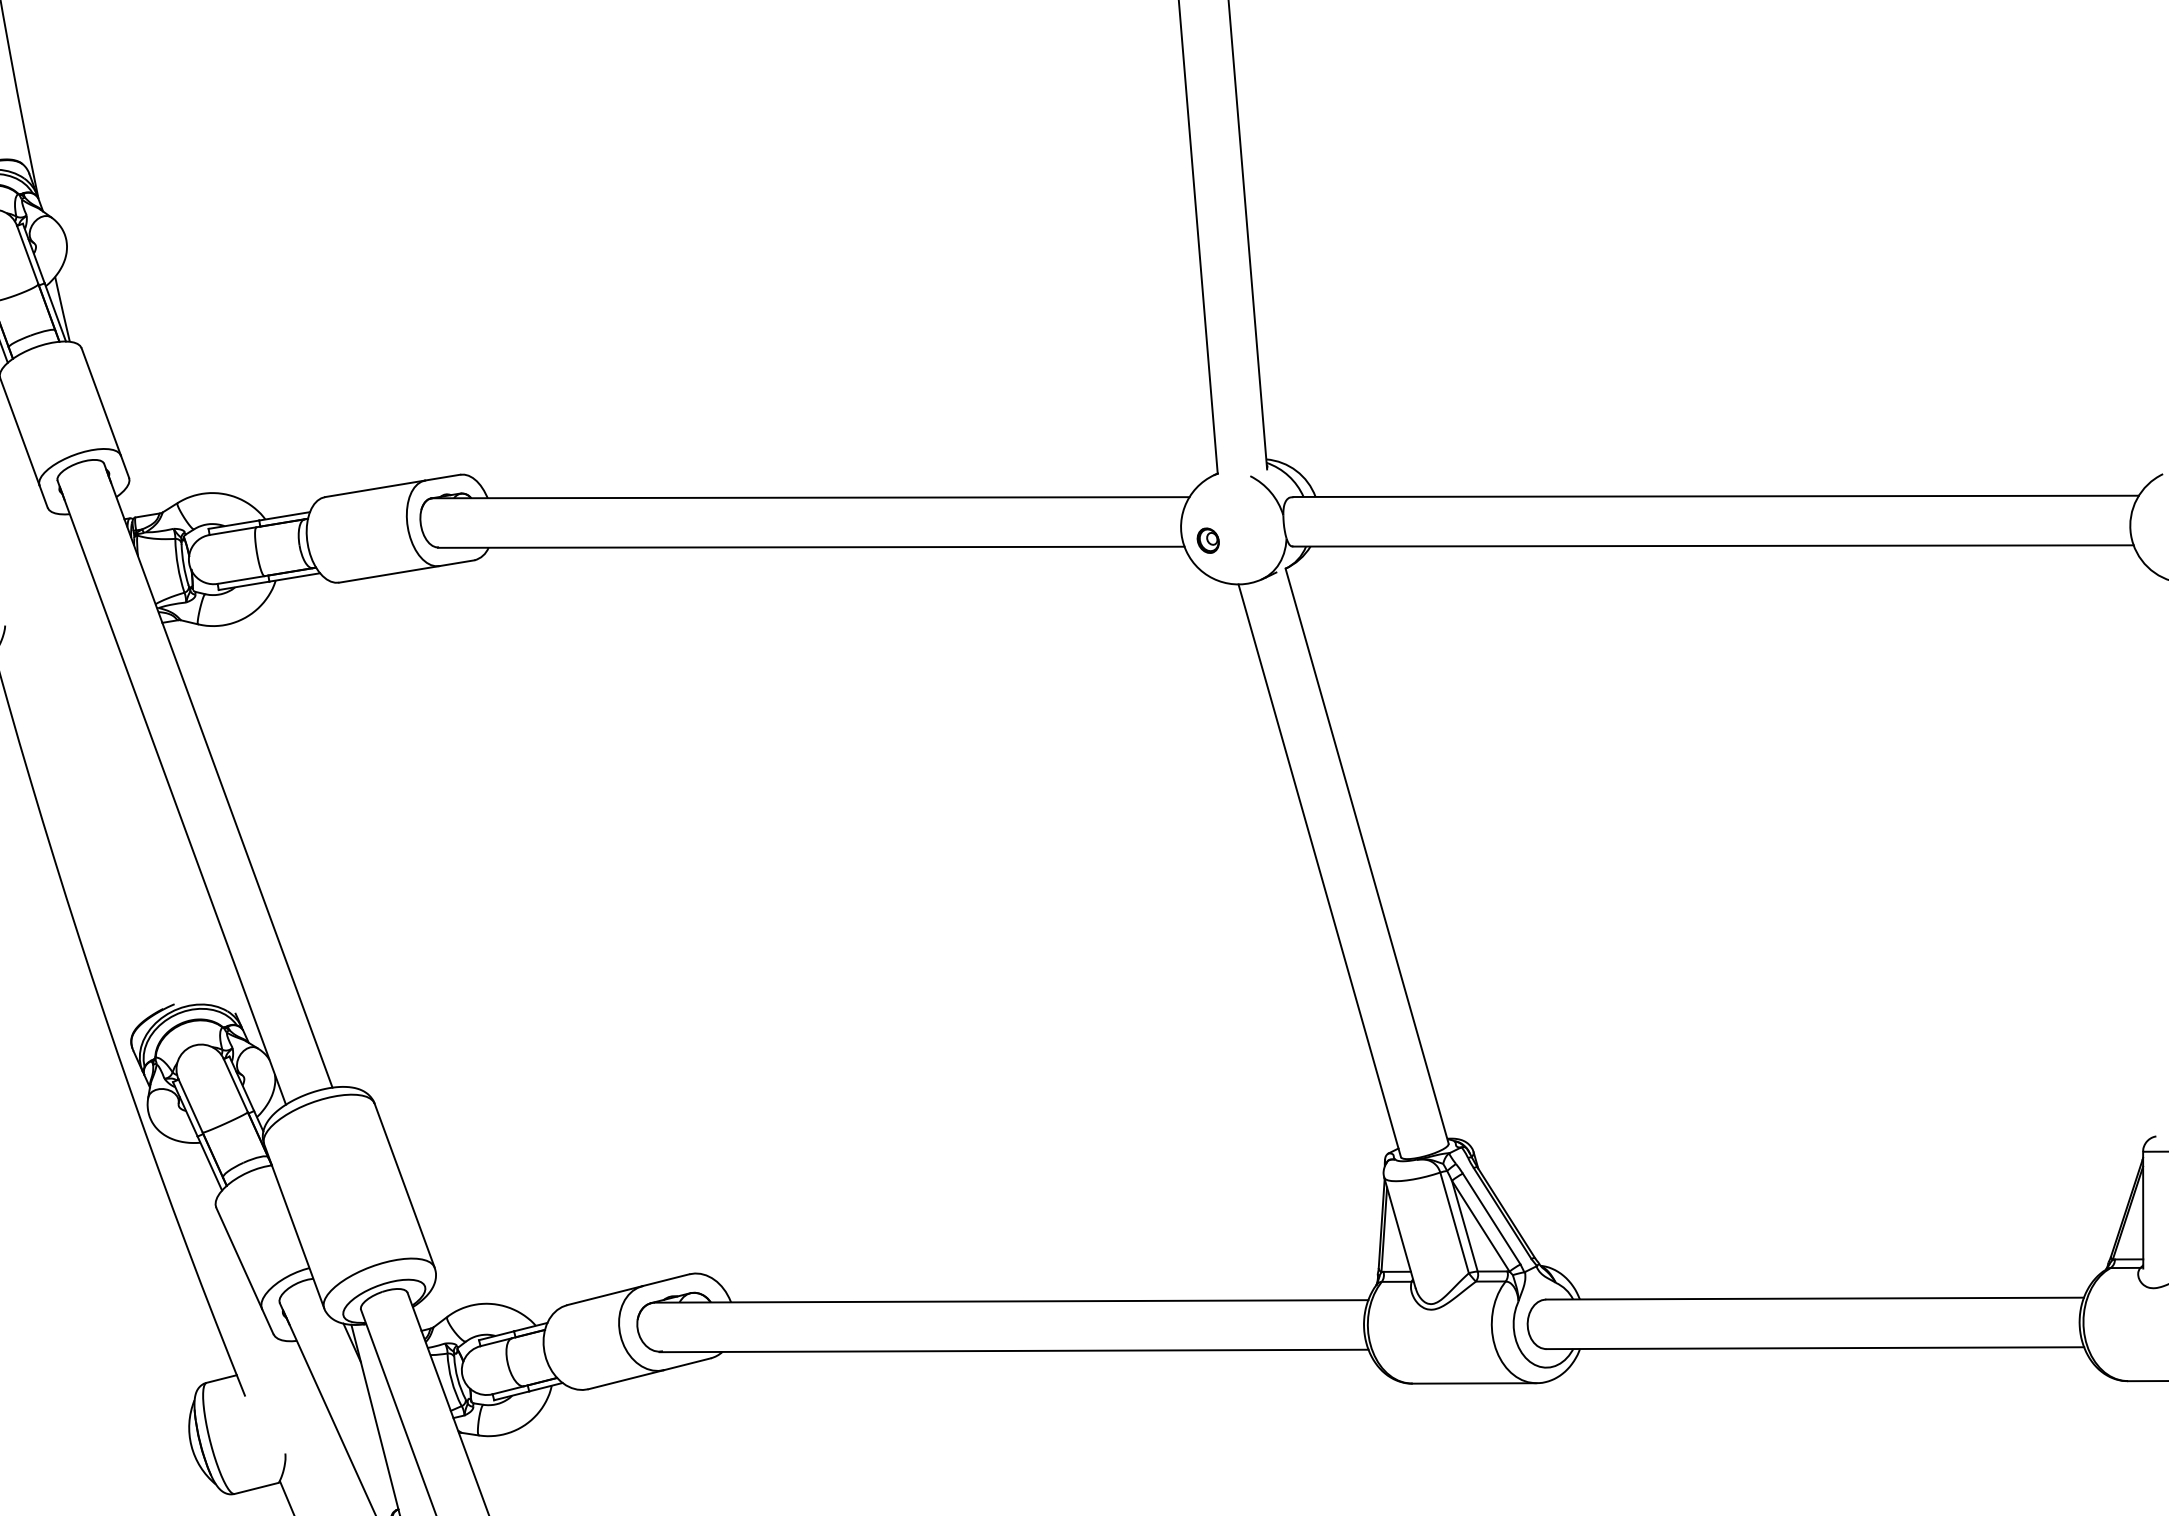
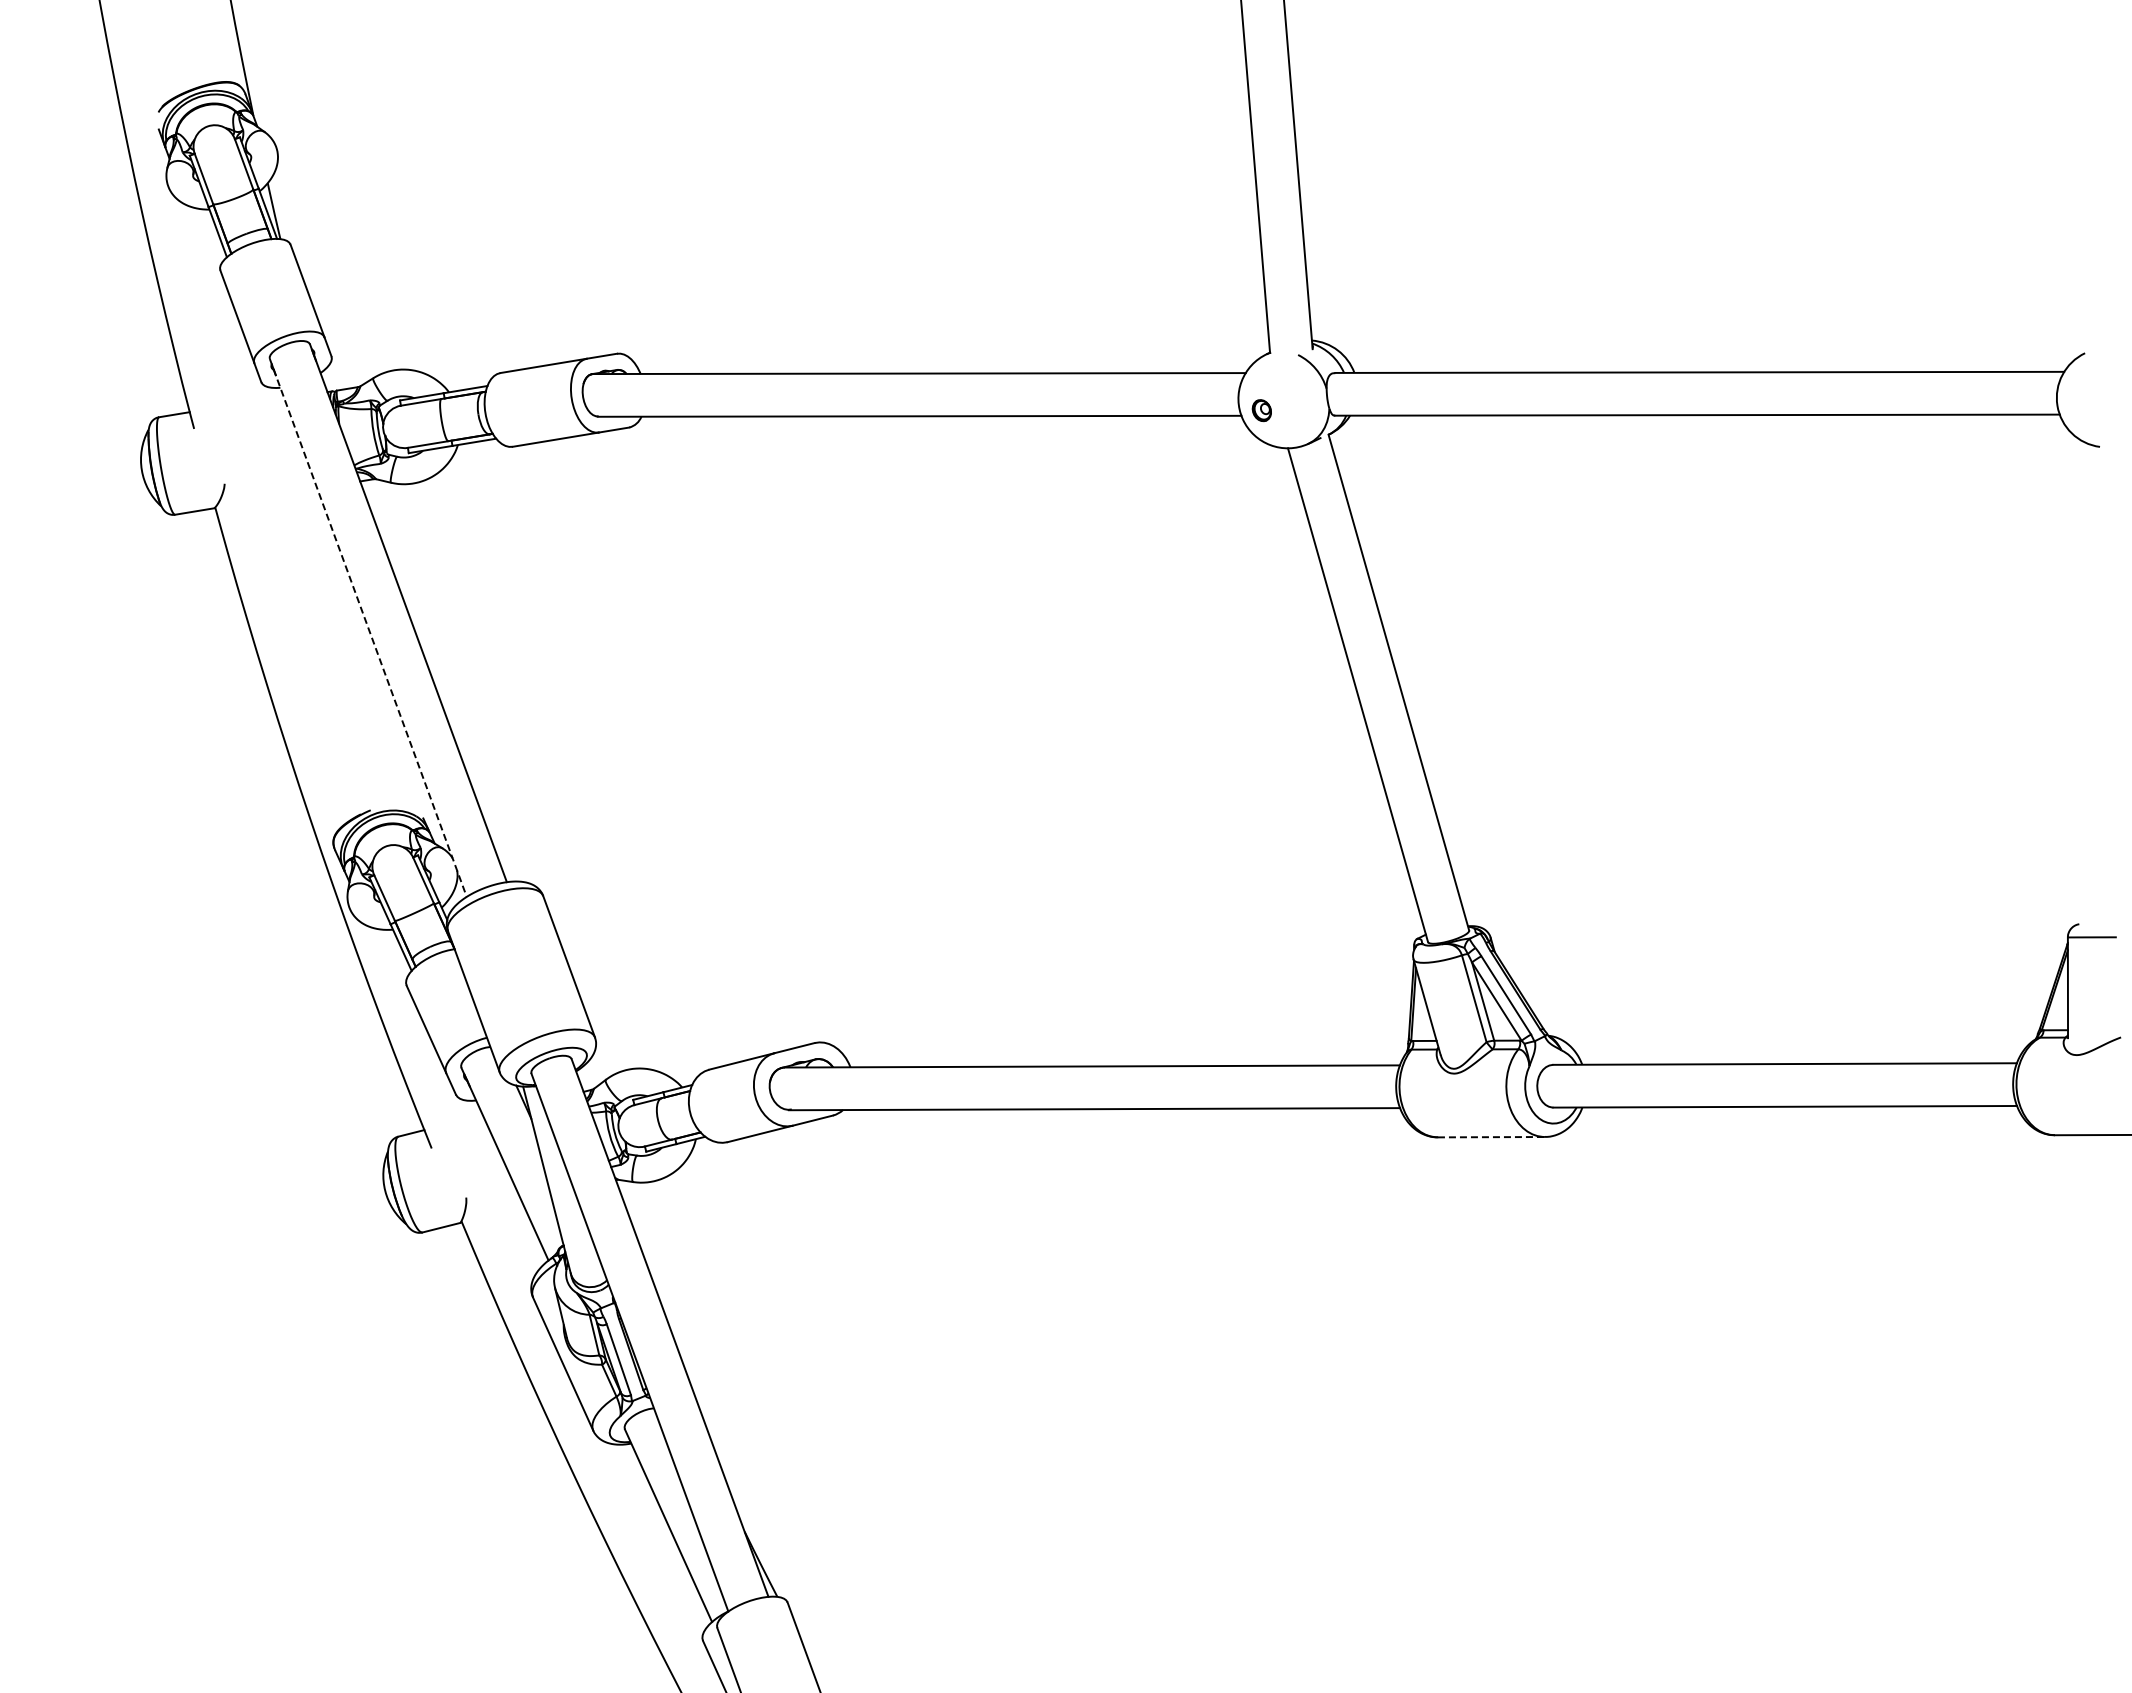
line: (172, 793) -> (368, 628), solid -> dashed
line: (1474, 1383) -> (1491, 1137), solid -> dashed

